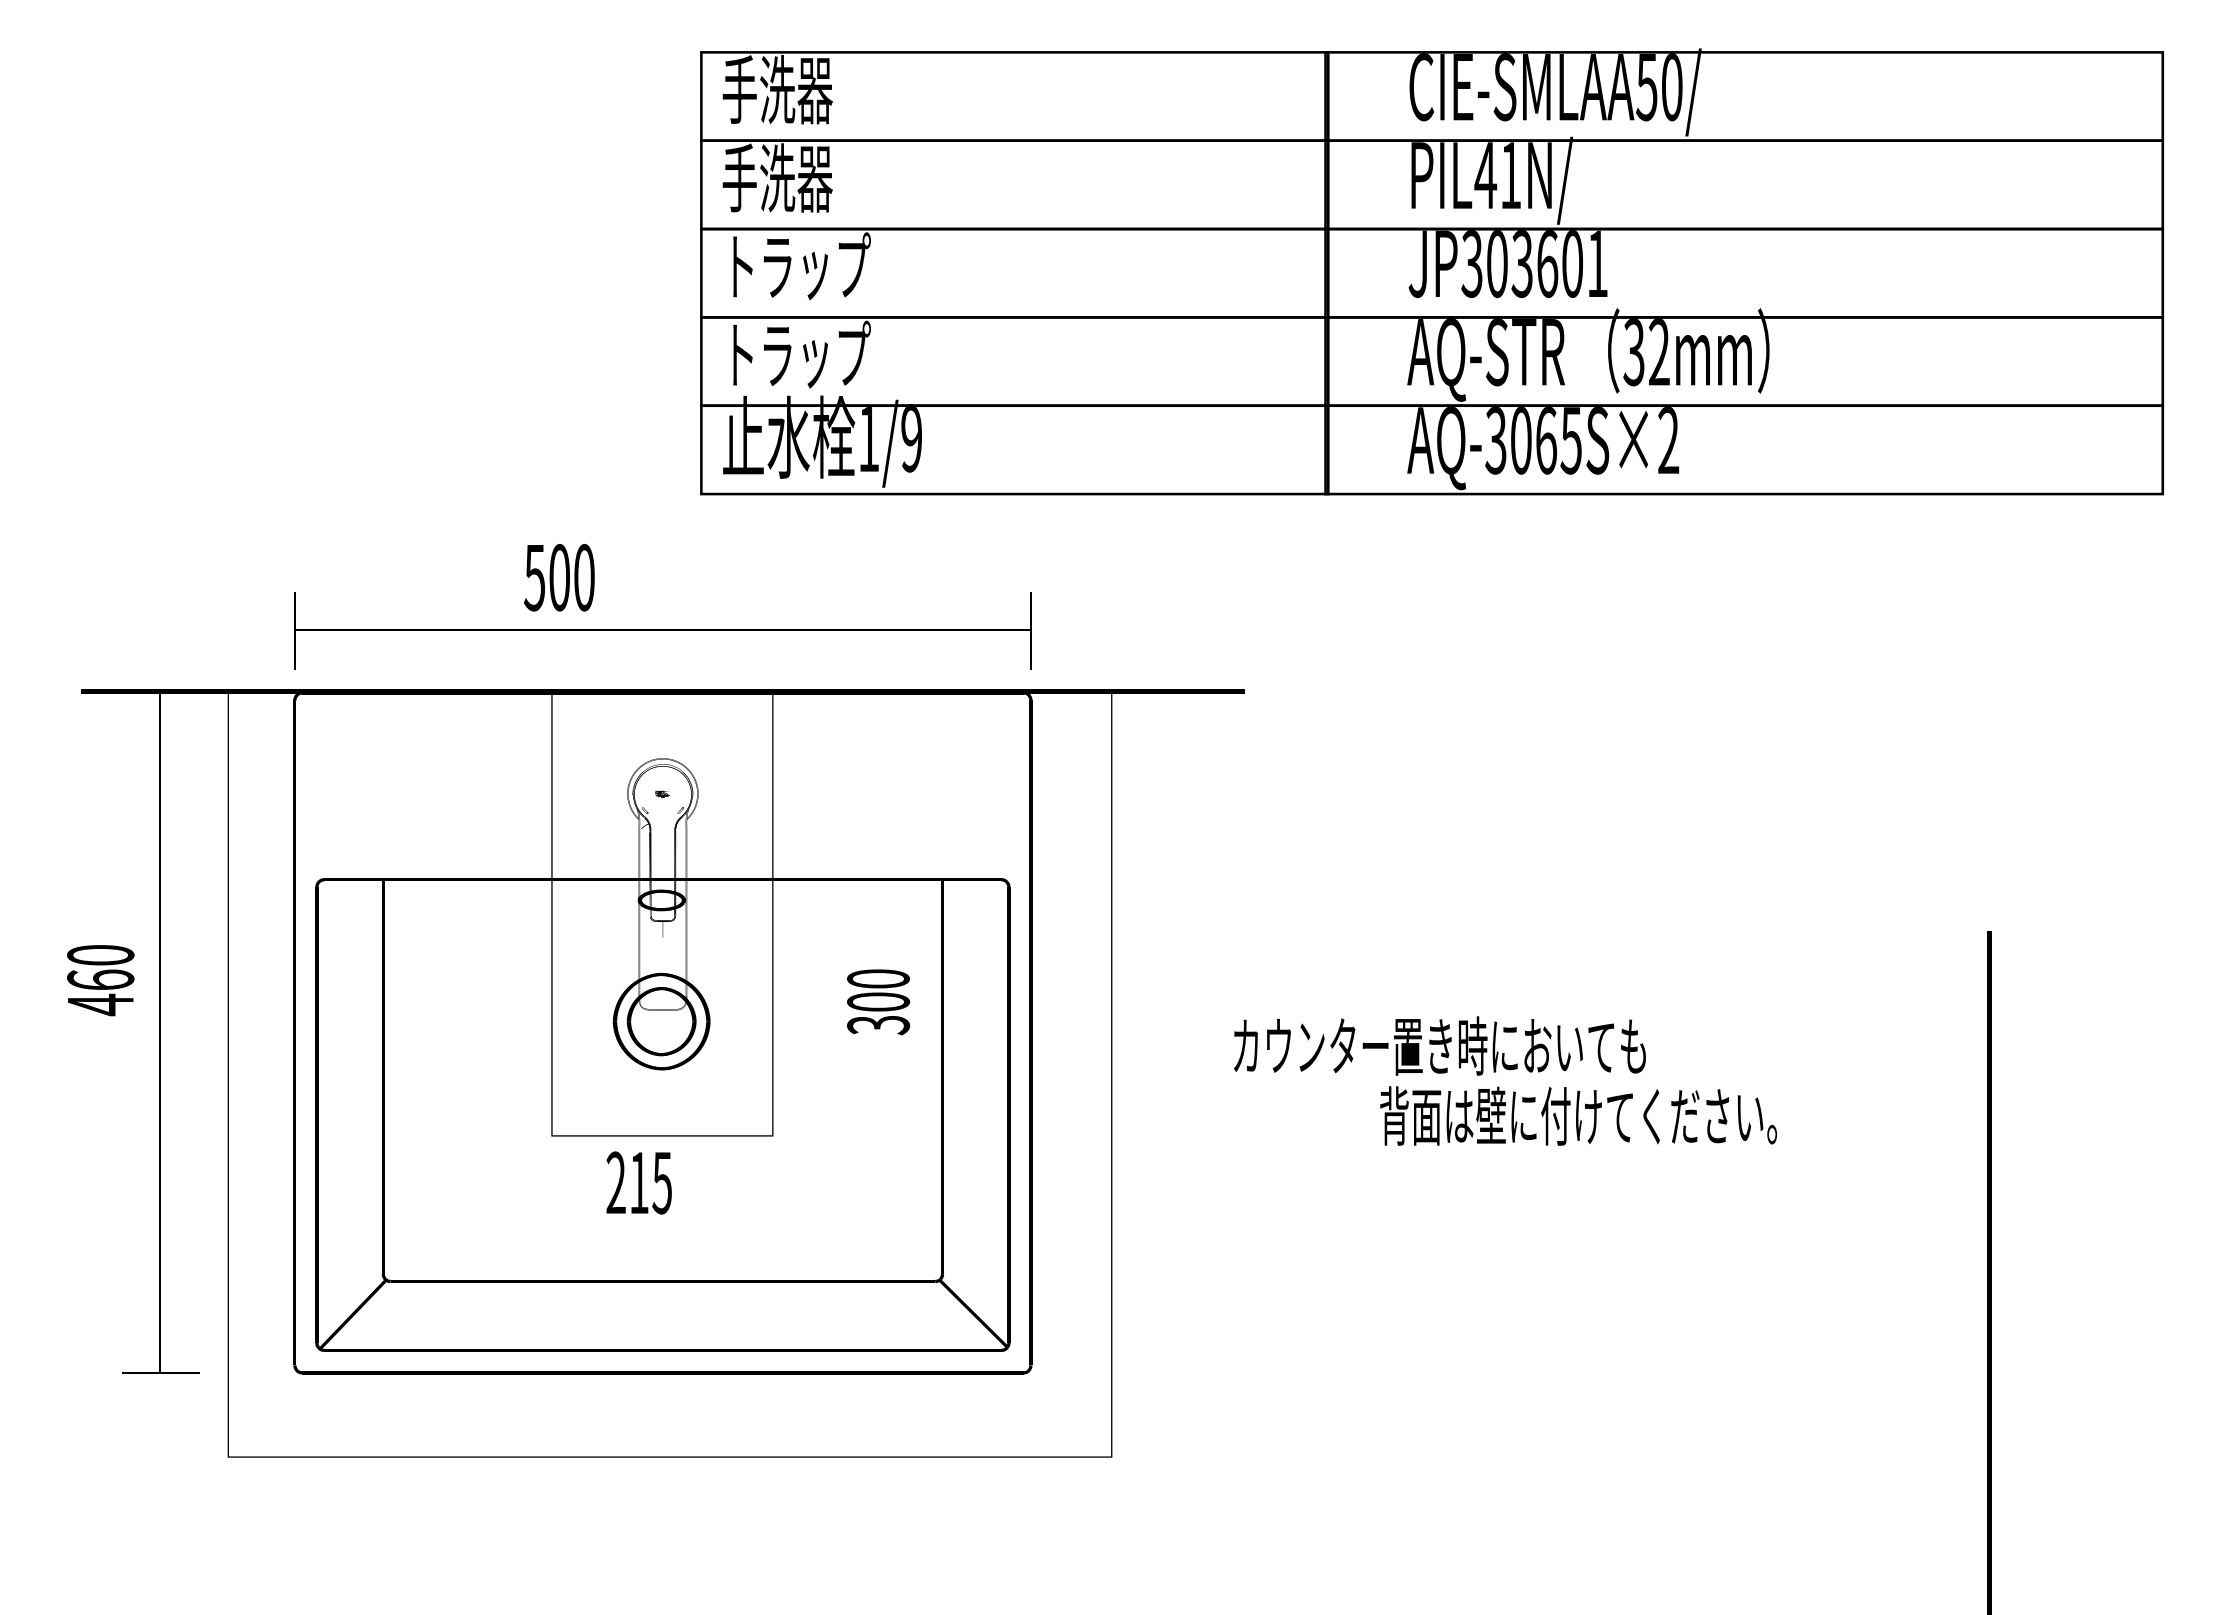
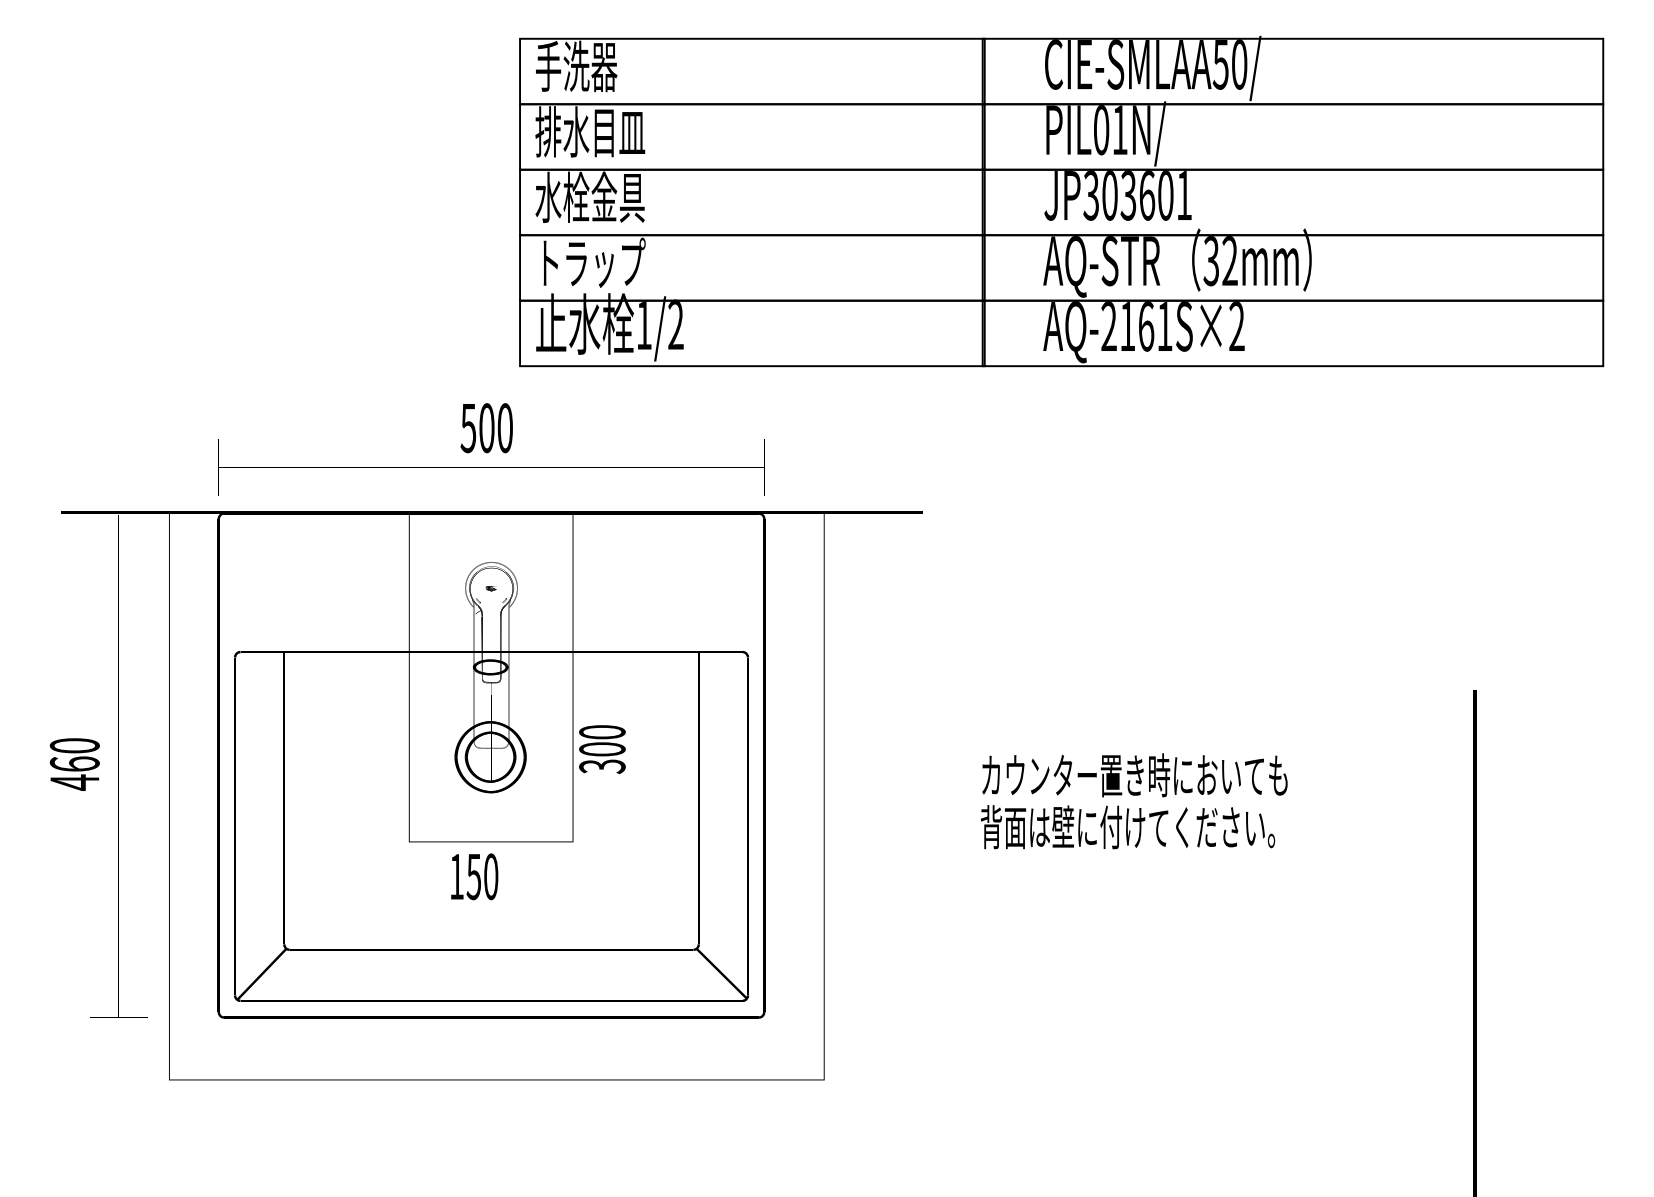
text: (1485, 175) -> (1101, 130), PIL41N/ -> PIL01N/
text: (796, 177) -> (590, 131), 手洗器 -> 排水目皿
text: (796, 265) -> (590, 196), トラップ -> 水栓金具
text: (911, 439) -> (675, 325), 1/9 -> 1/2
text: (1533, 440) -> (1136, 326), AQ-3065S×2 -> AQ-2161S×2
text: (559, 577) -> (486, 428), moved
text: (100, 980) -> (74, 764), moved
text: (878, 1002) -> (602, 749), moved
text: (1439, 1045) -> (1134, 774), moved
text: (1578, 1115) -> (1127, 826), moved
text: (638, 1182) -> (473, 876), 215 -> 150

